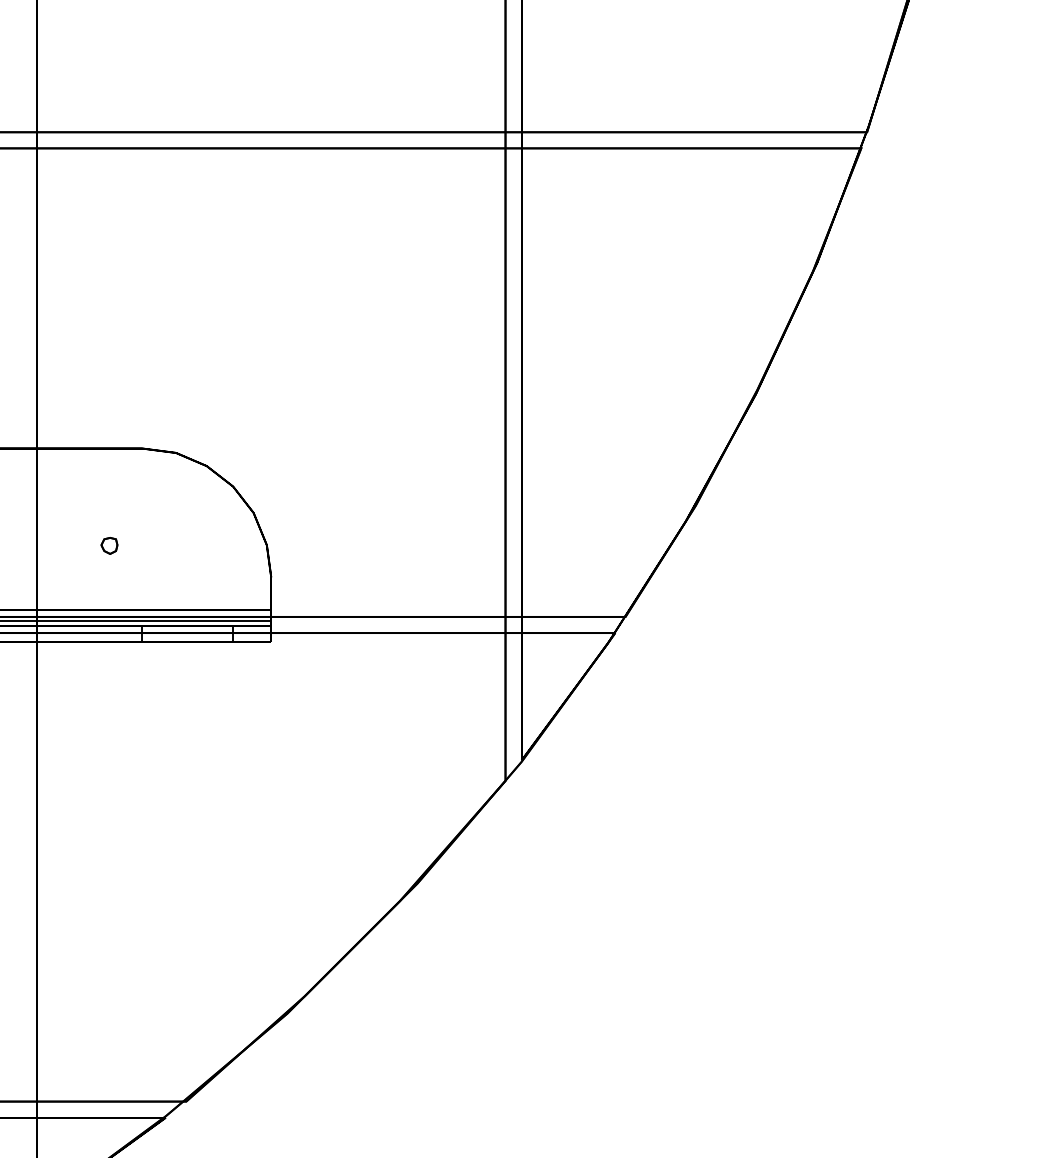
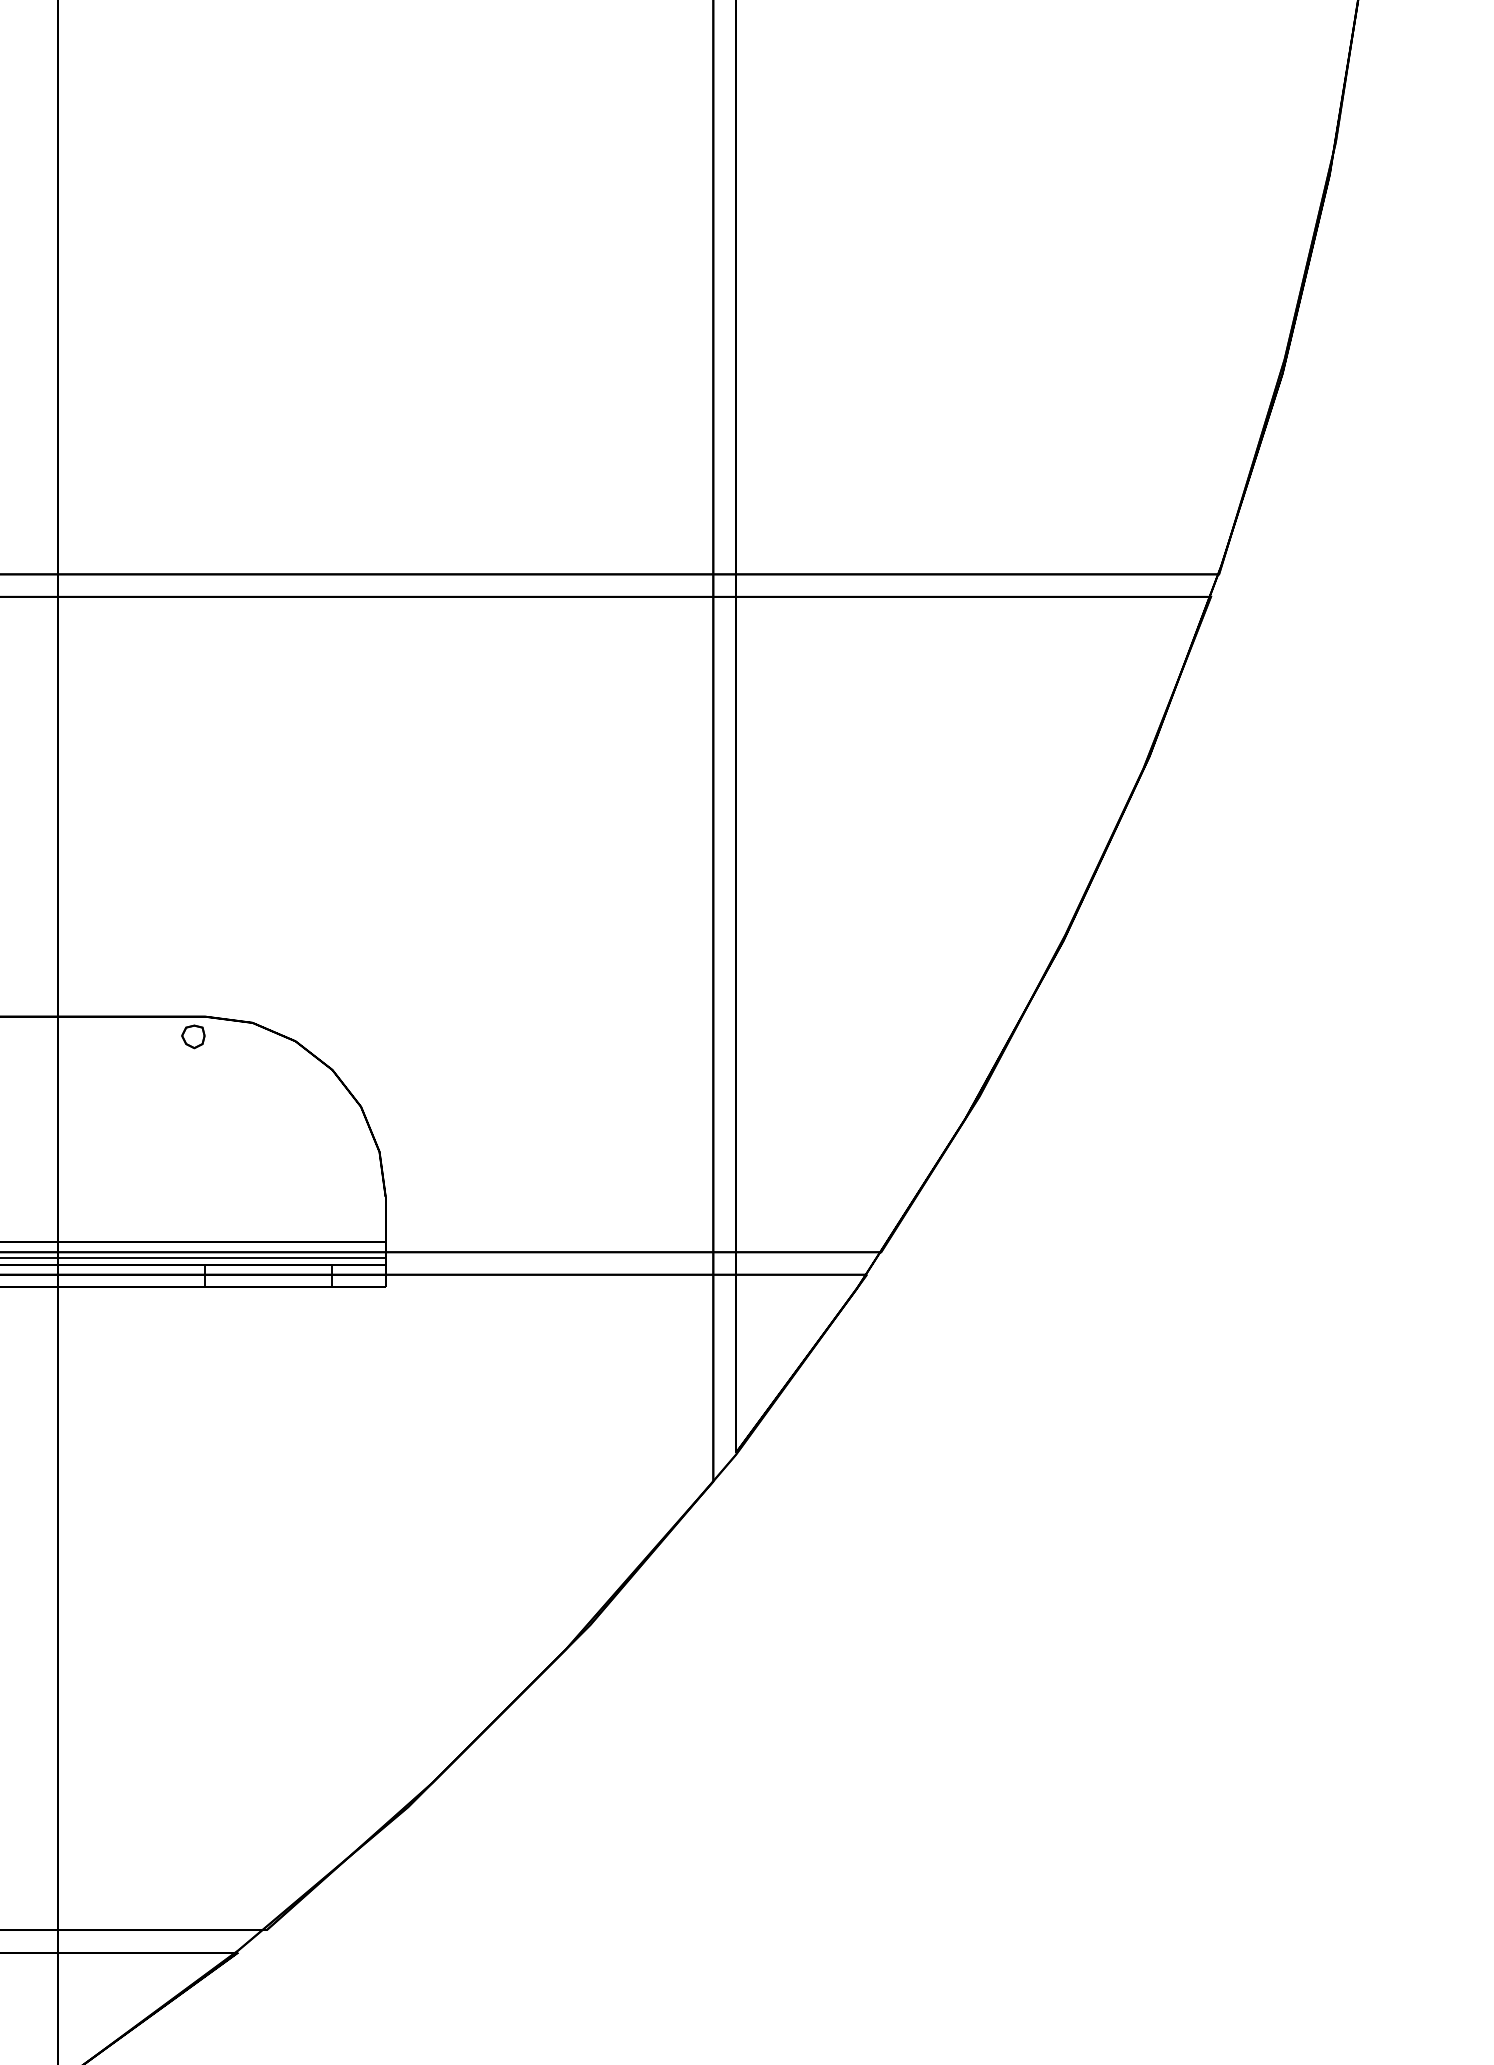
part: (109, 545) -> (193, 1036), moved

